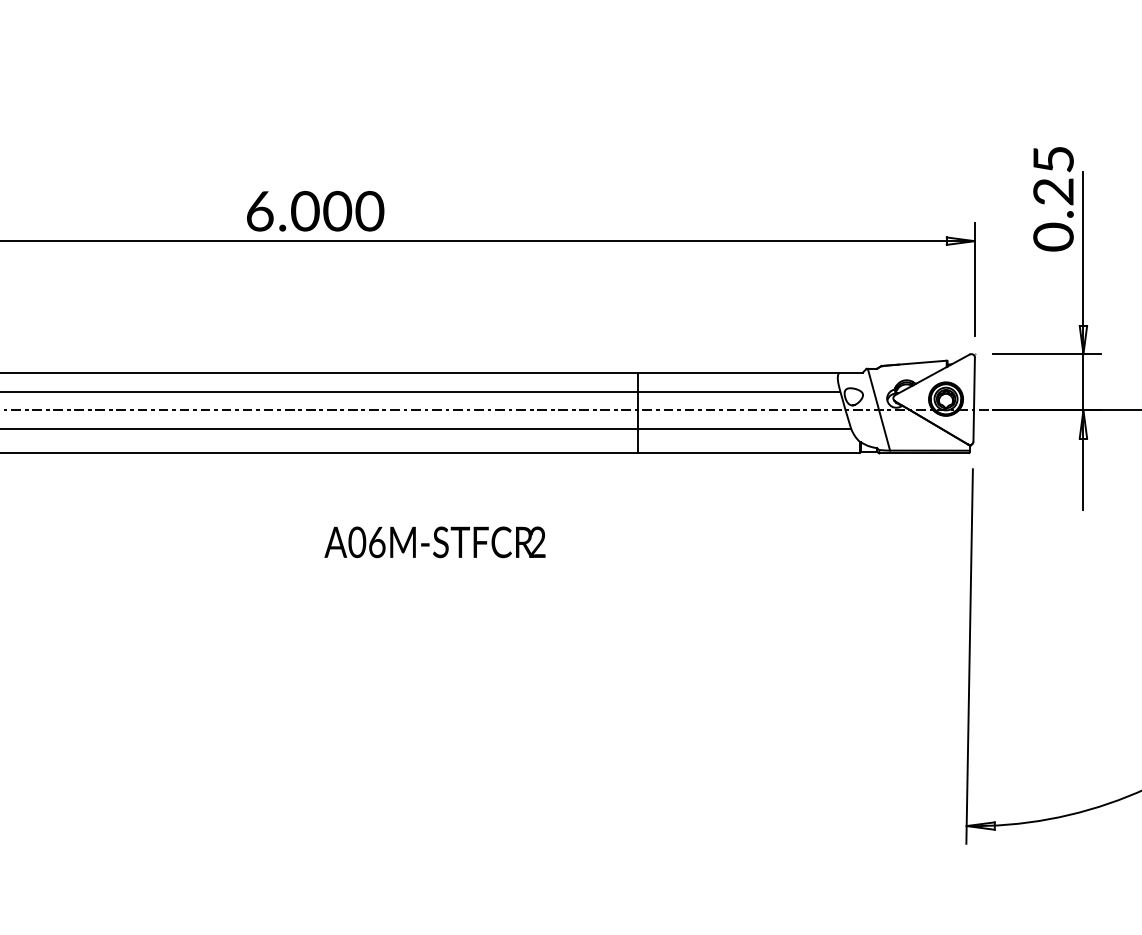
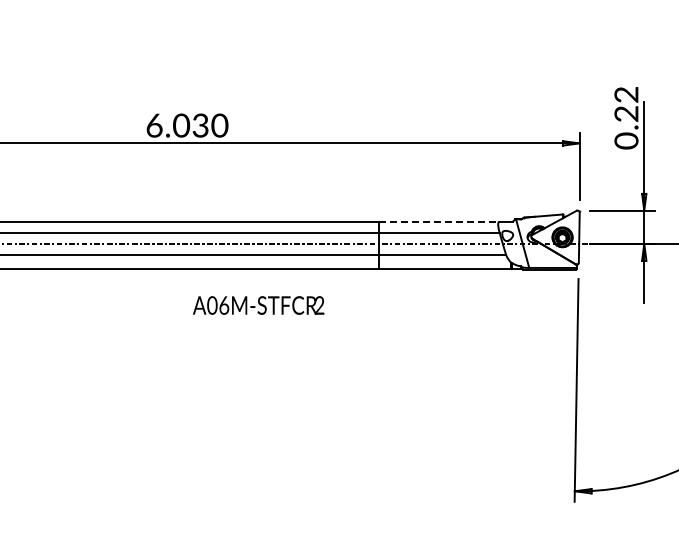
text: (1053, 158) -> (626, 94), 0.25 -> 0.22
text: (337, 211) -> (200, 125), 6.000 -> 6.030
line: (739, 372) -> (439, 221), solid -> dashed
text: (434, 542) -> (258, 305), moved

